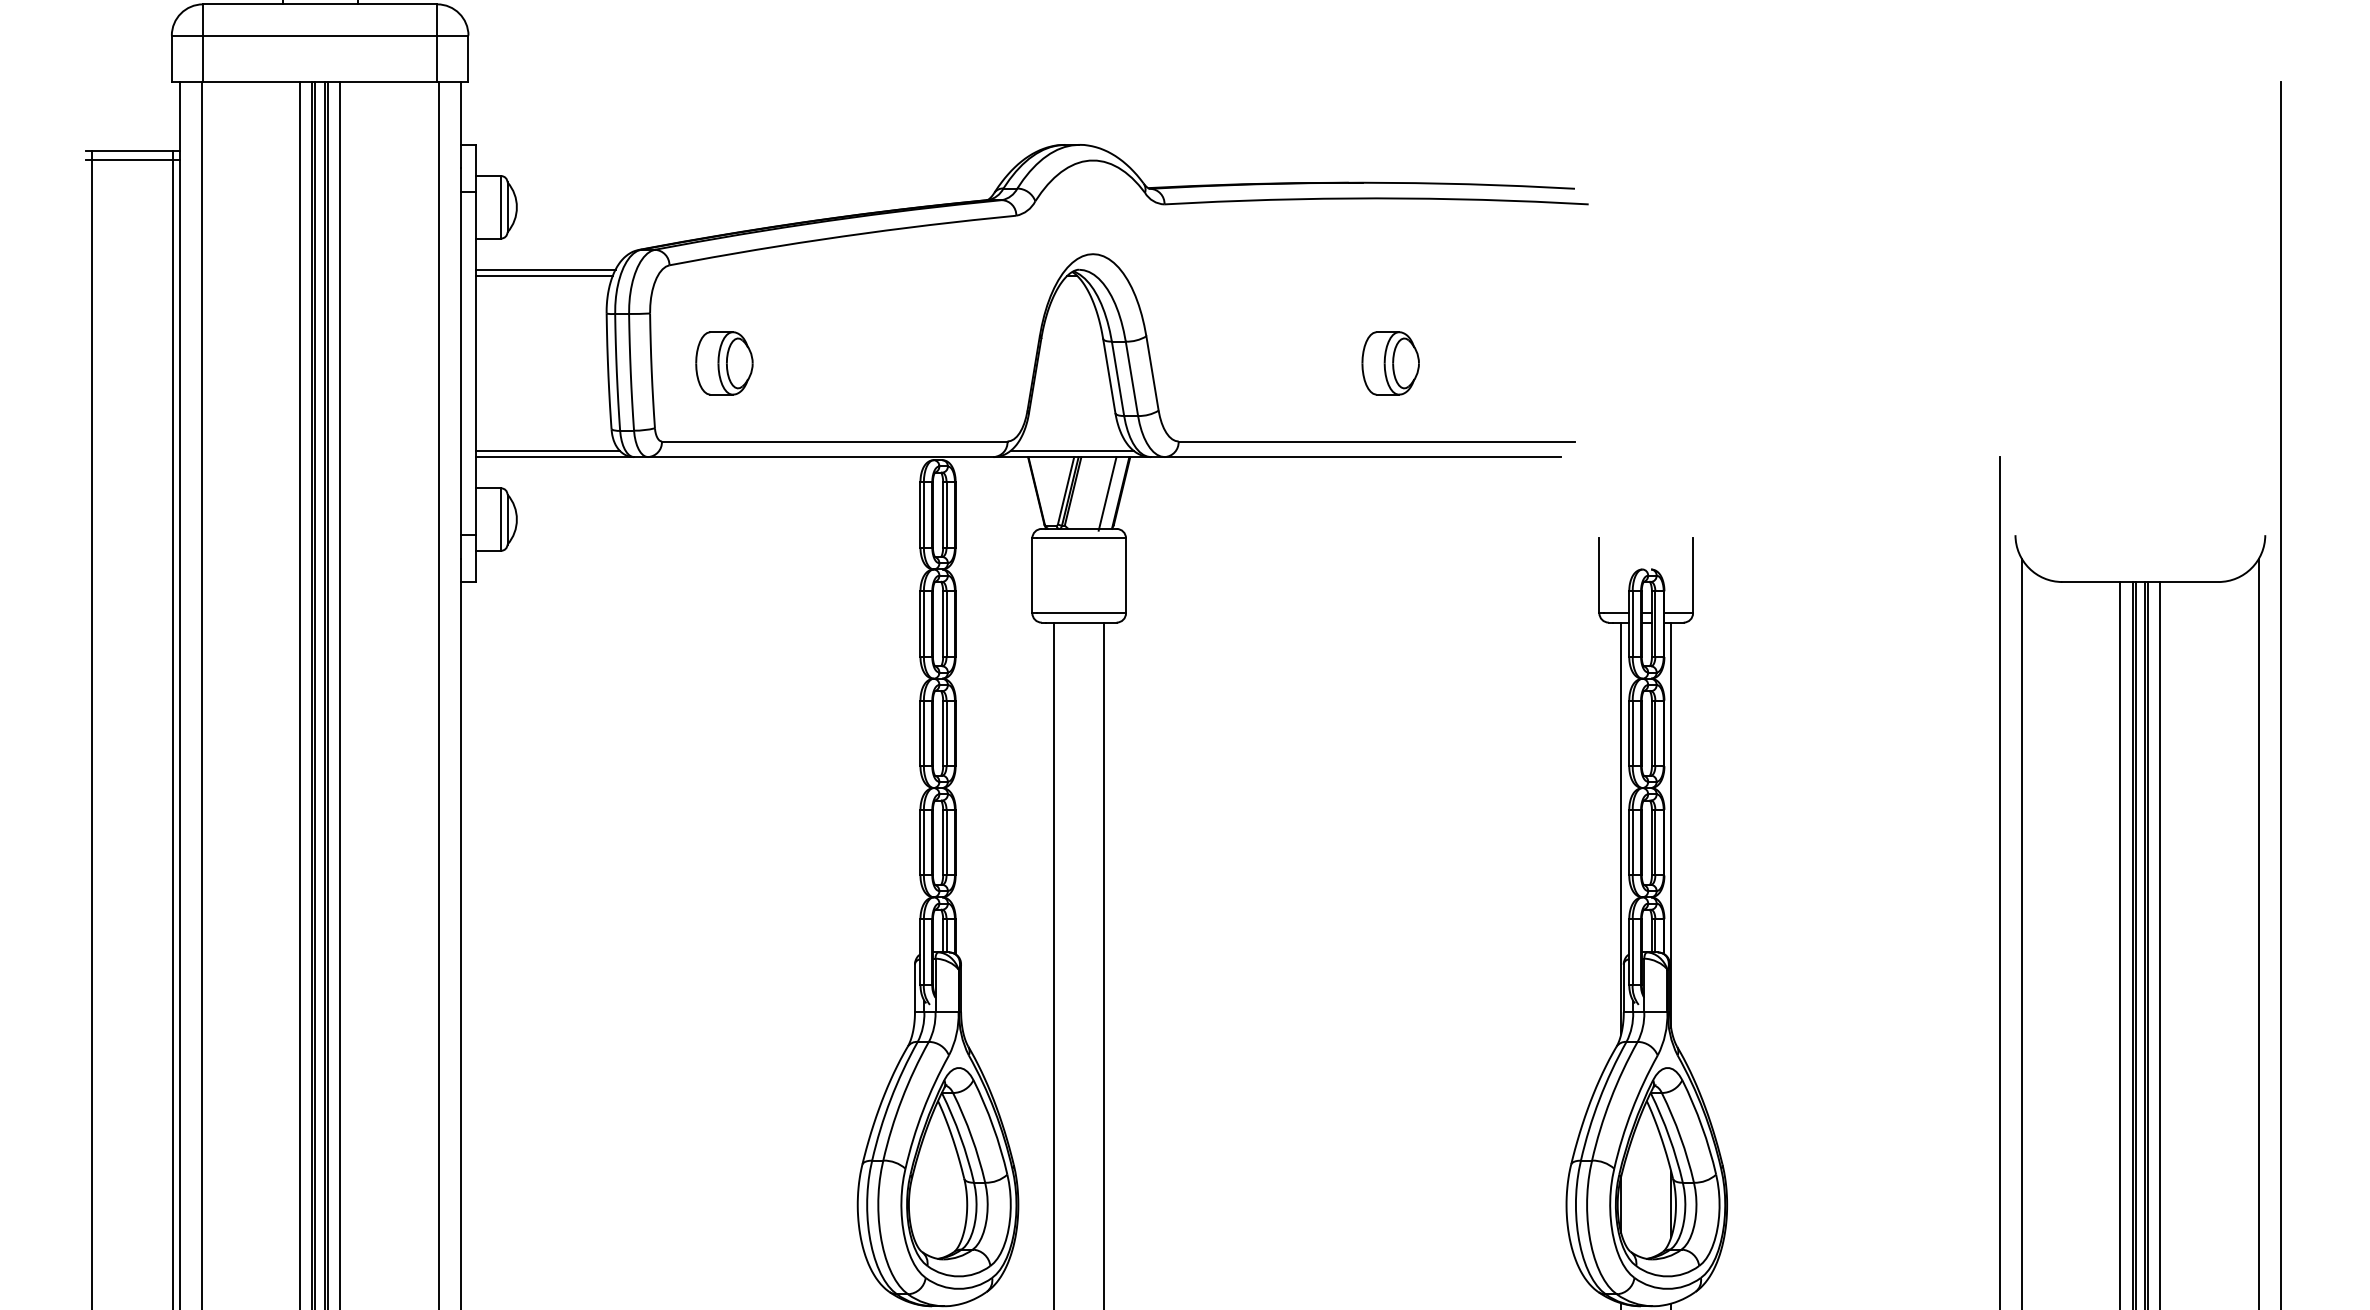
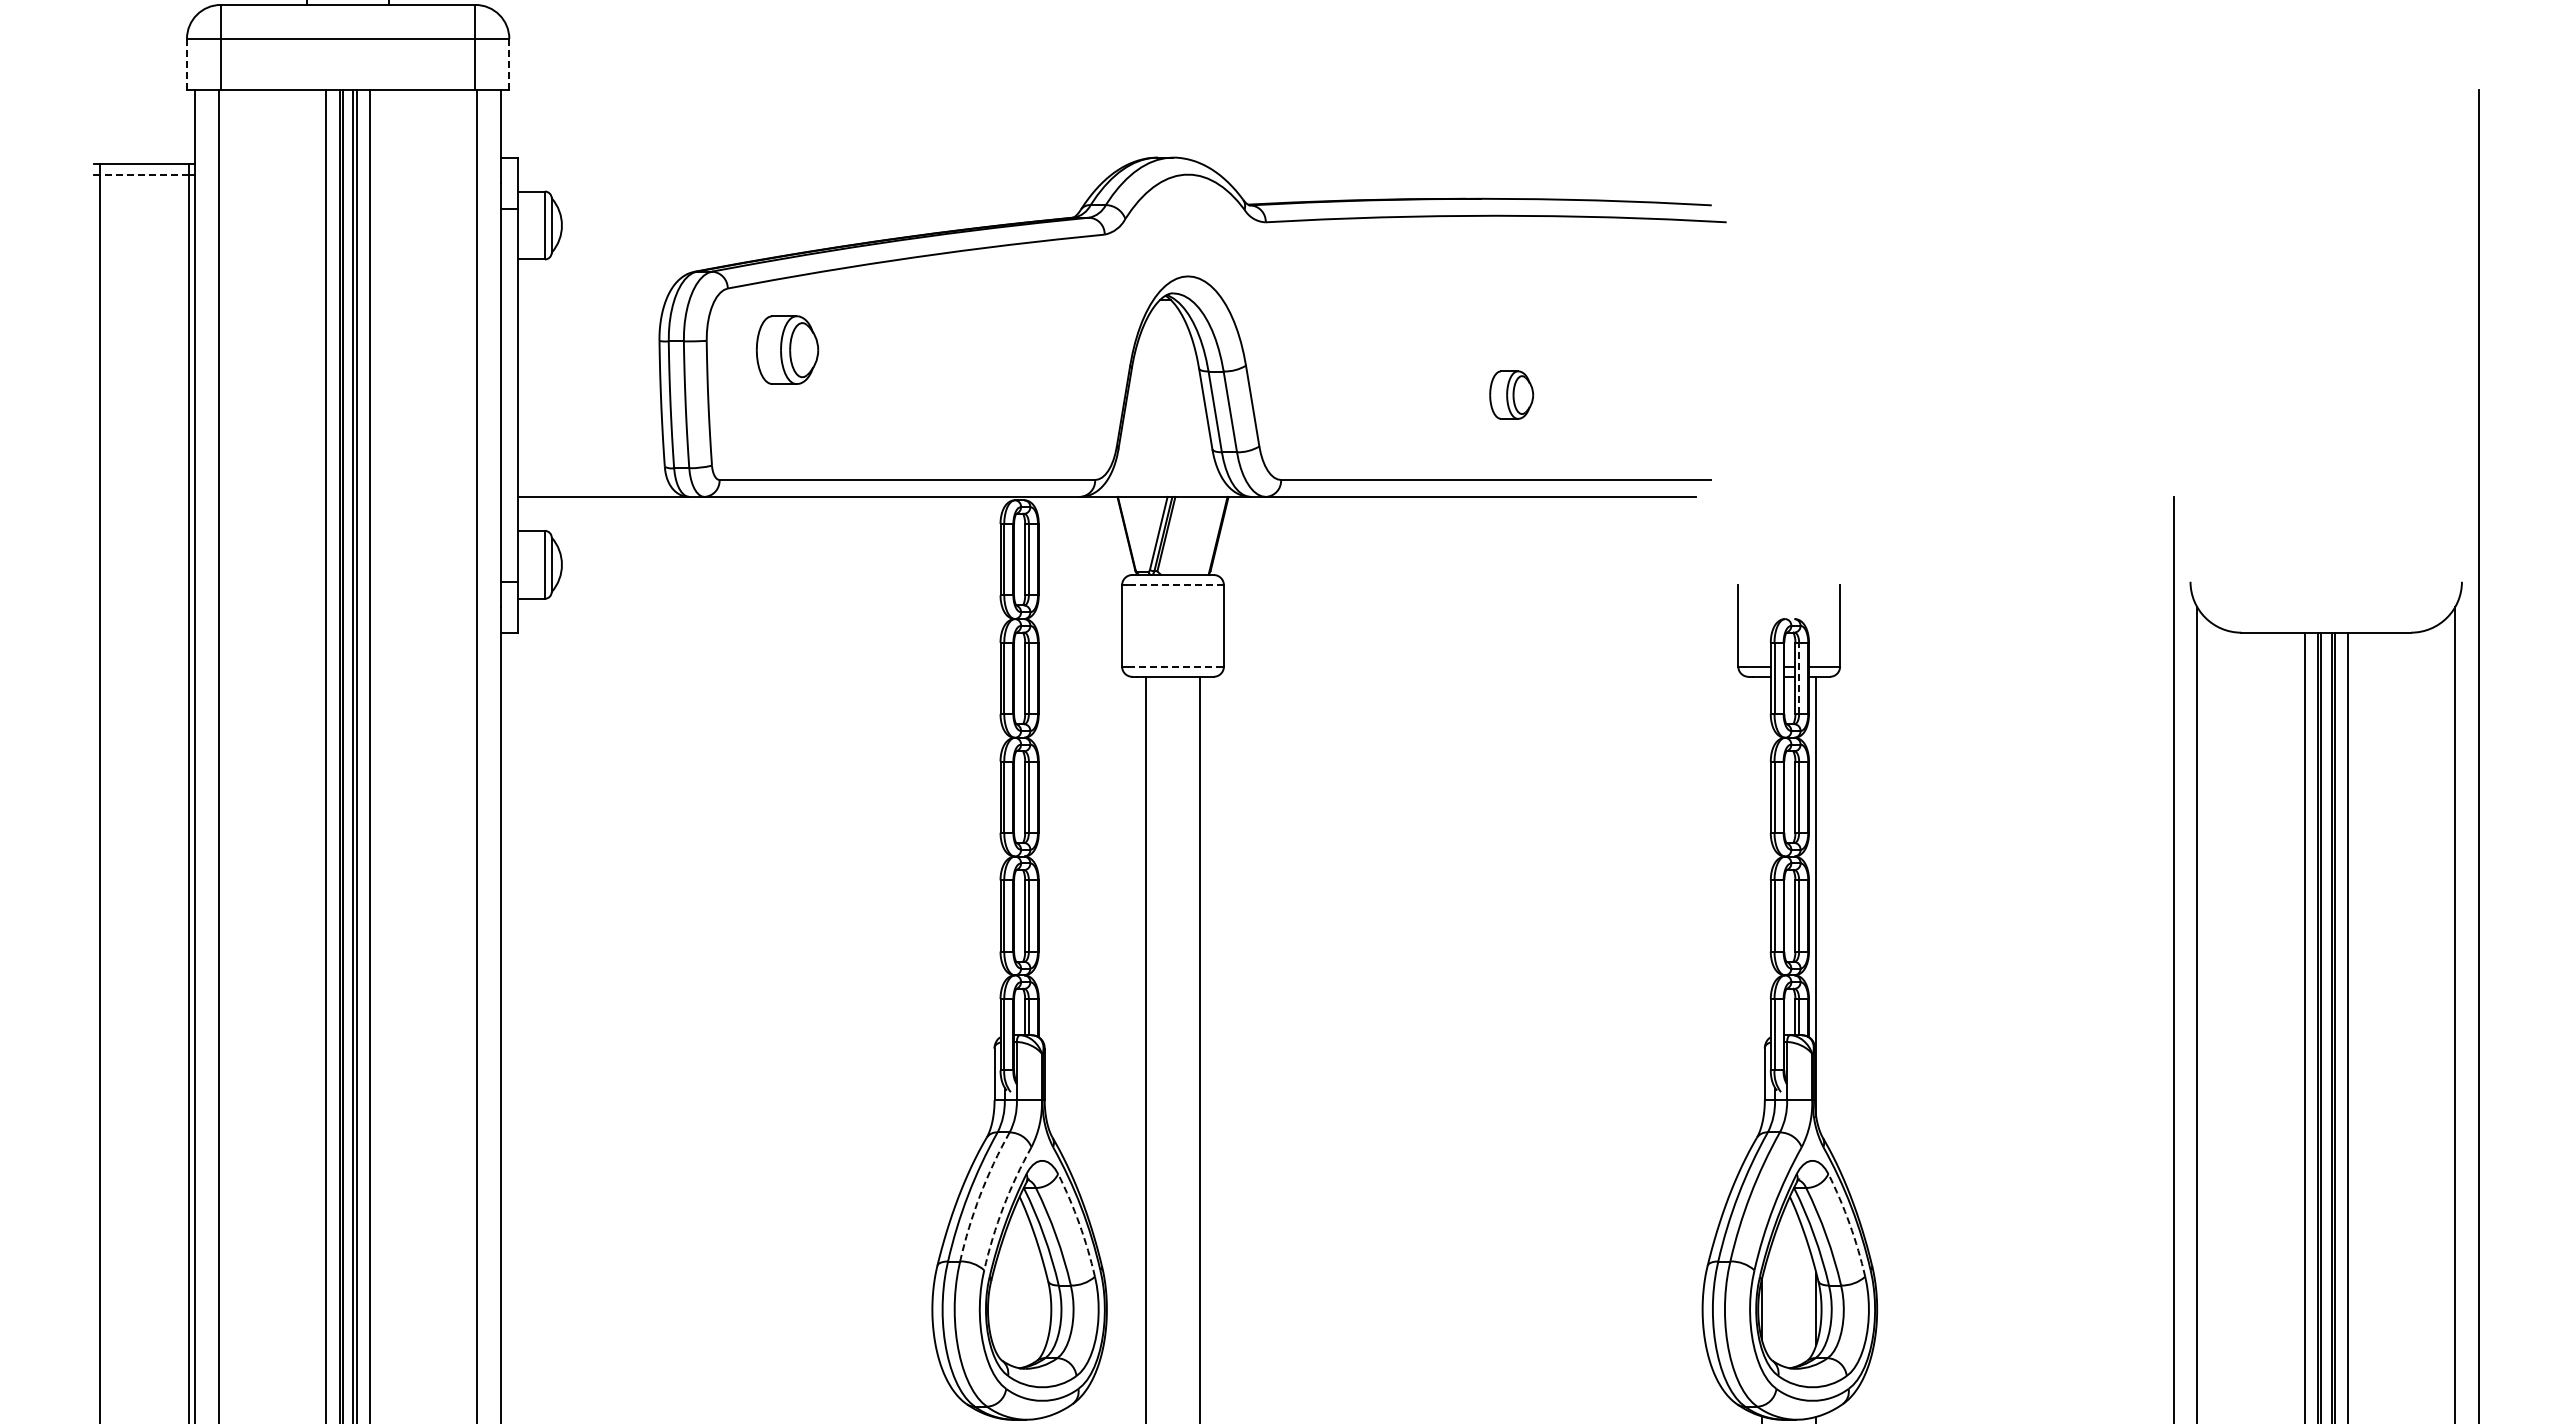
line: (171, 59) -> (186, 64), solid -> dashed
line: (468, 59) -> (509, 64), solid -> dashed
line: (132, 160) -> (144, 174), solid -> dashed
line: (545, 269) -> (593, 293), removed
line: (544, 276) -> (591, 300), removed
part: (724, 362) -> (787, 349), moved
part: (1390, 362) -> (1511, 394), size x0.7
line: (547, 451) -> (595, 490), removed
line: (1072, 451) -> (1165, 490), removed
line: (1107, 493) -> (1203, 536), removed
line: (1081, 538) -> (1175, 585), solid -> dashed
line: (1082, 613) -> (1176, 666), solid -> dashed
line: (1655, 624) -> (1799, 678), solid -> dashed
line: (1621, 828) -> (1762, 900), removed
arc: (902, 1099) -> (980, 1195), solid -> dashed
arc: (923, 1110) -> (1003, 1207), solid -> dashed
arc: (993, 1126) -> (1079, 1224), solid -> dashed
arc: (1701, 1126) -> (1849, 1224), solid -> dashed

